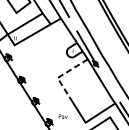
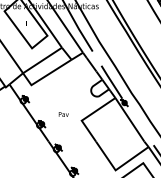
line: (62, 74) -> (87, 116), dashed -> solid
text: (62, 116) -> (63, 114), moved

